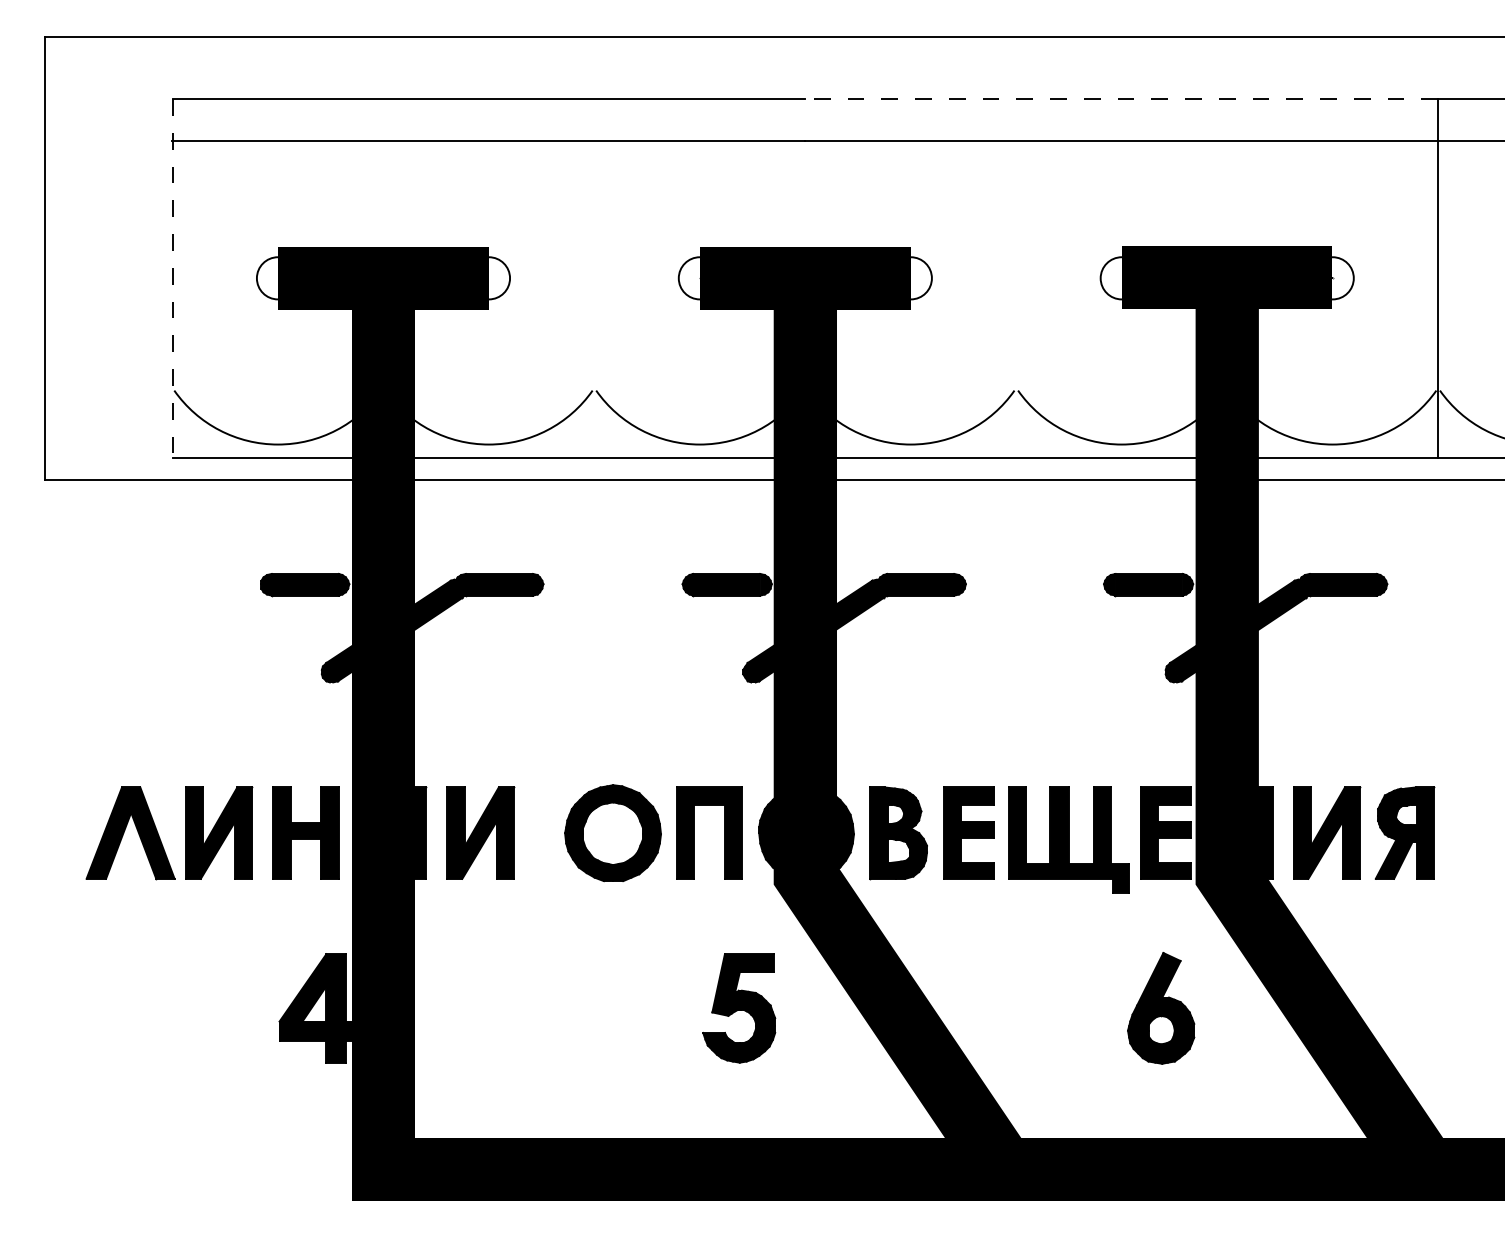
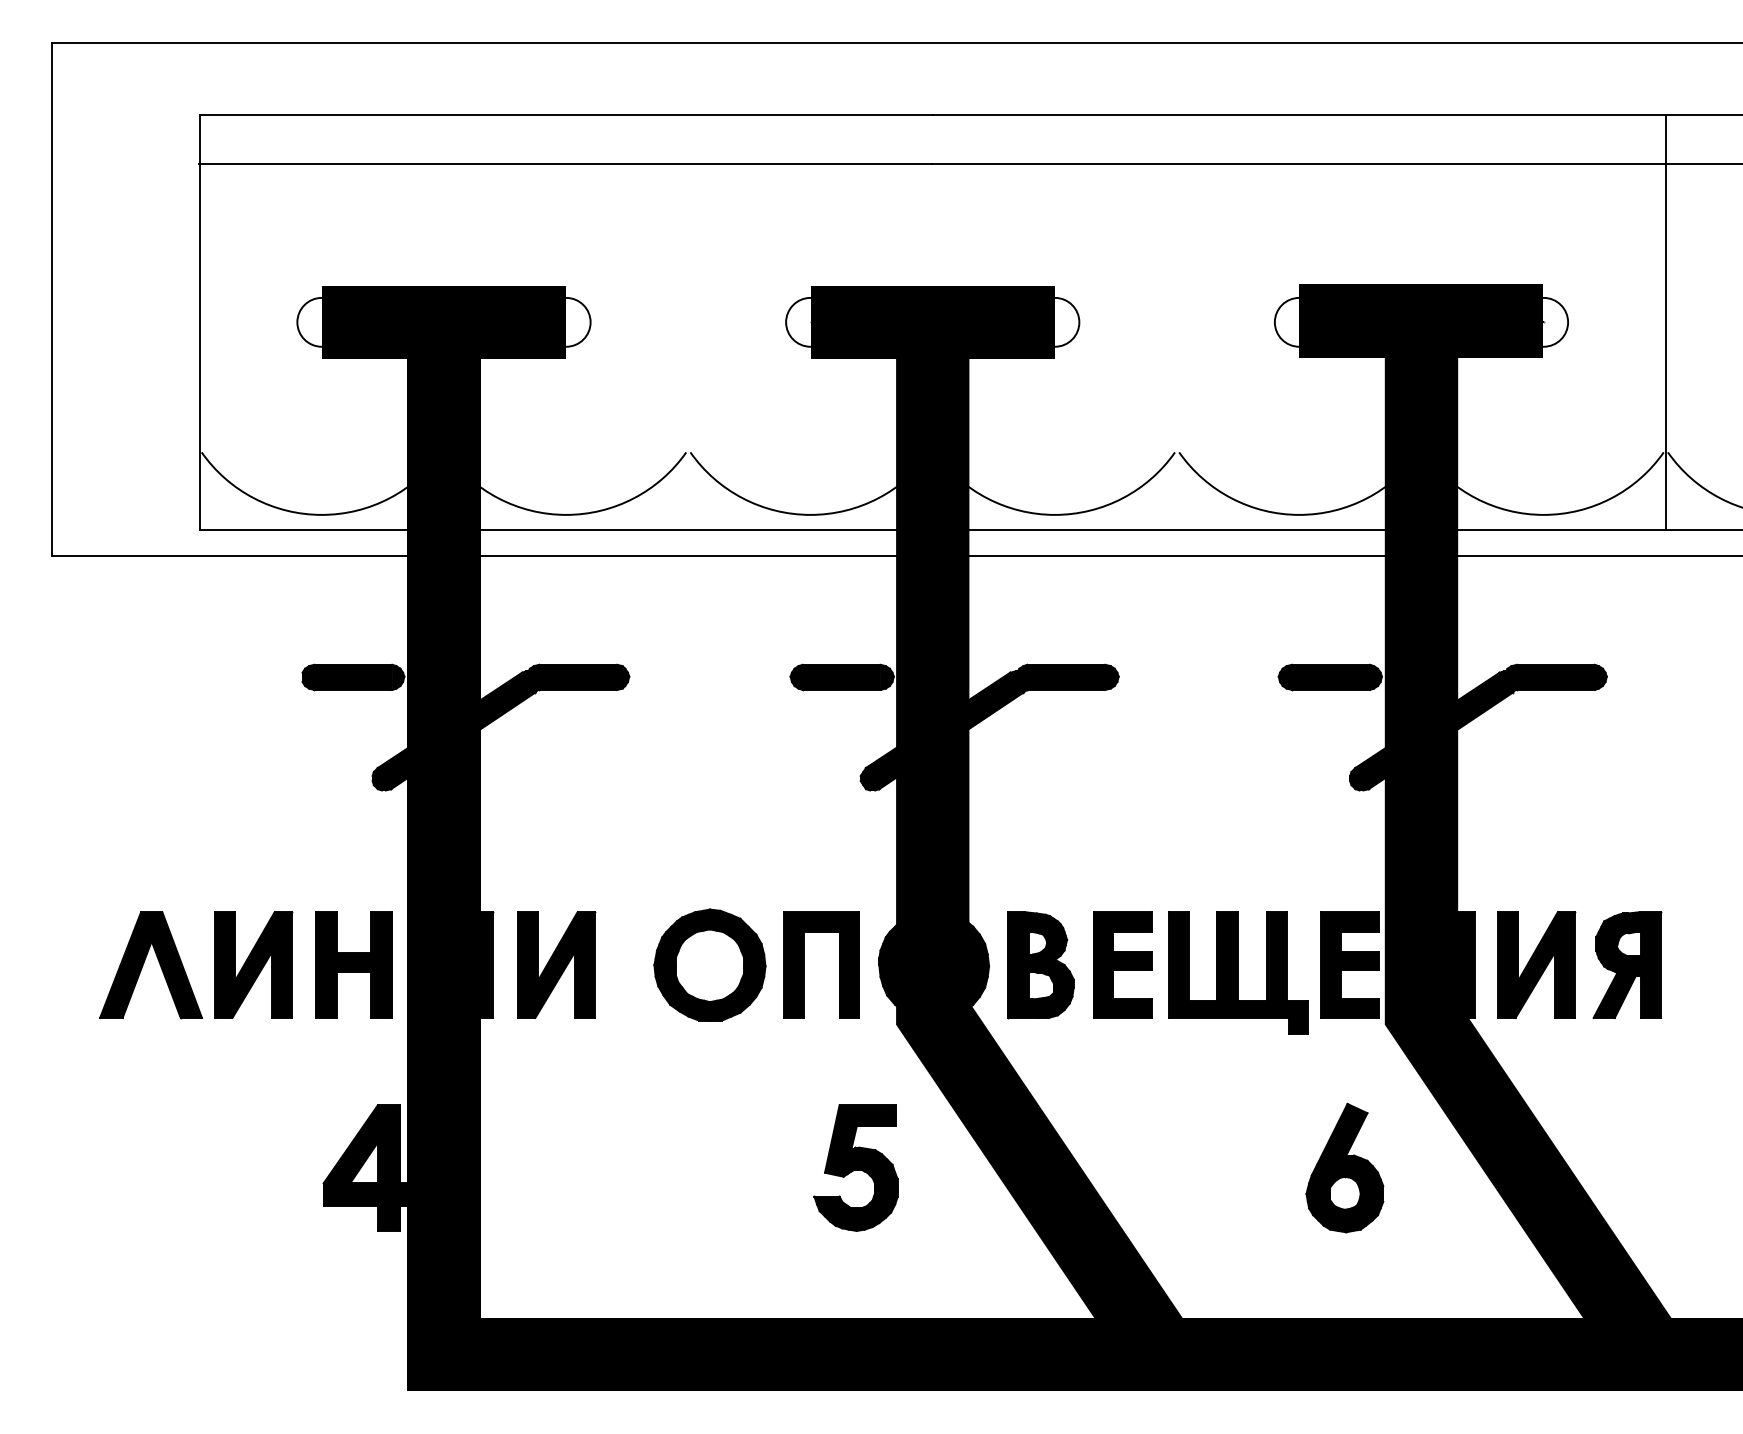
line: (1121, 98) -> (1299, 114), dashed -> solid
line: (172, 278) -> (199, 322), dashed -> solid

